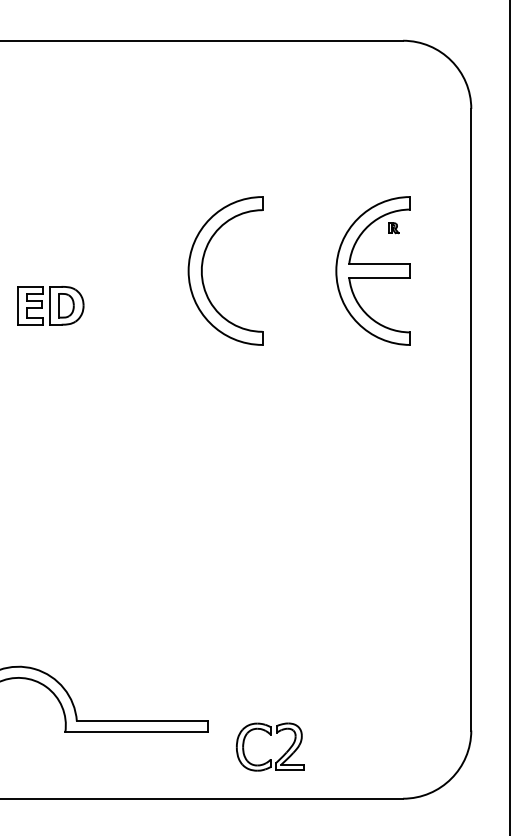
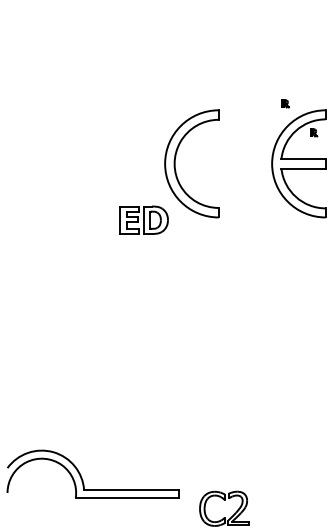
part: (354, 188) -> (285, 104), added
part: (50, 305) -> (144, 220), moved

